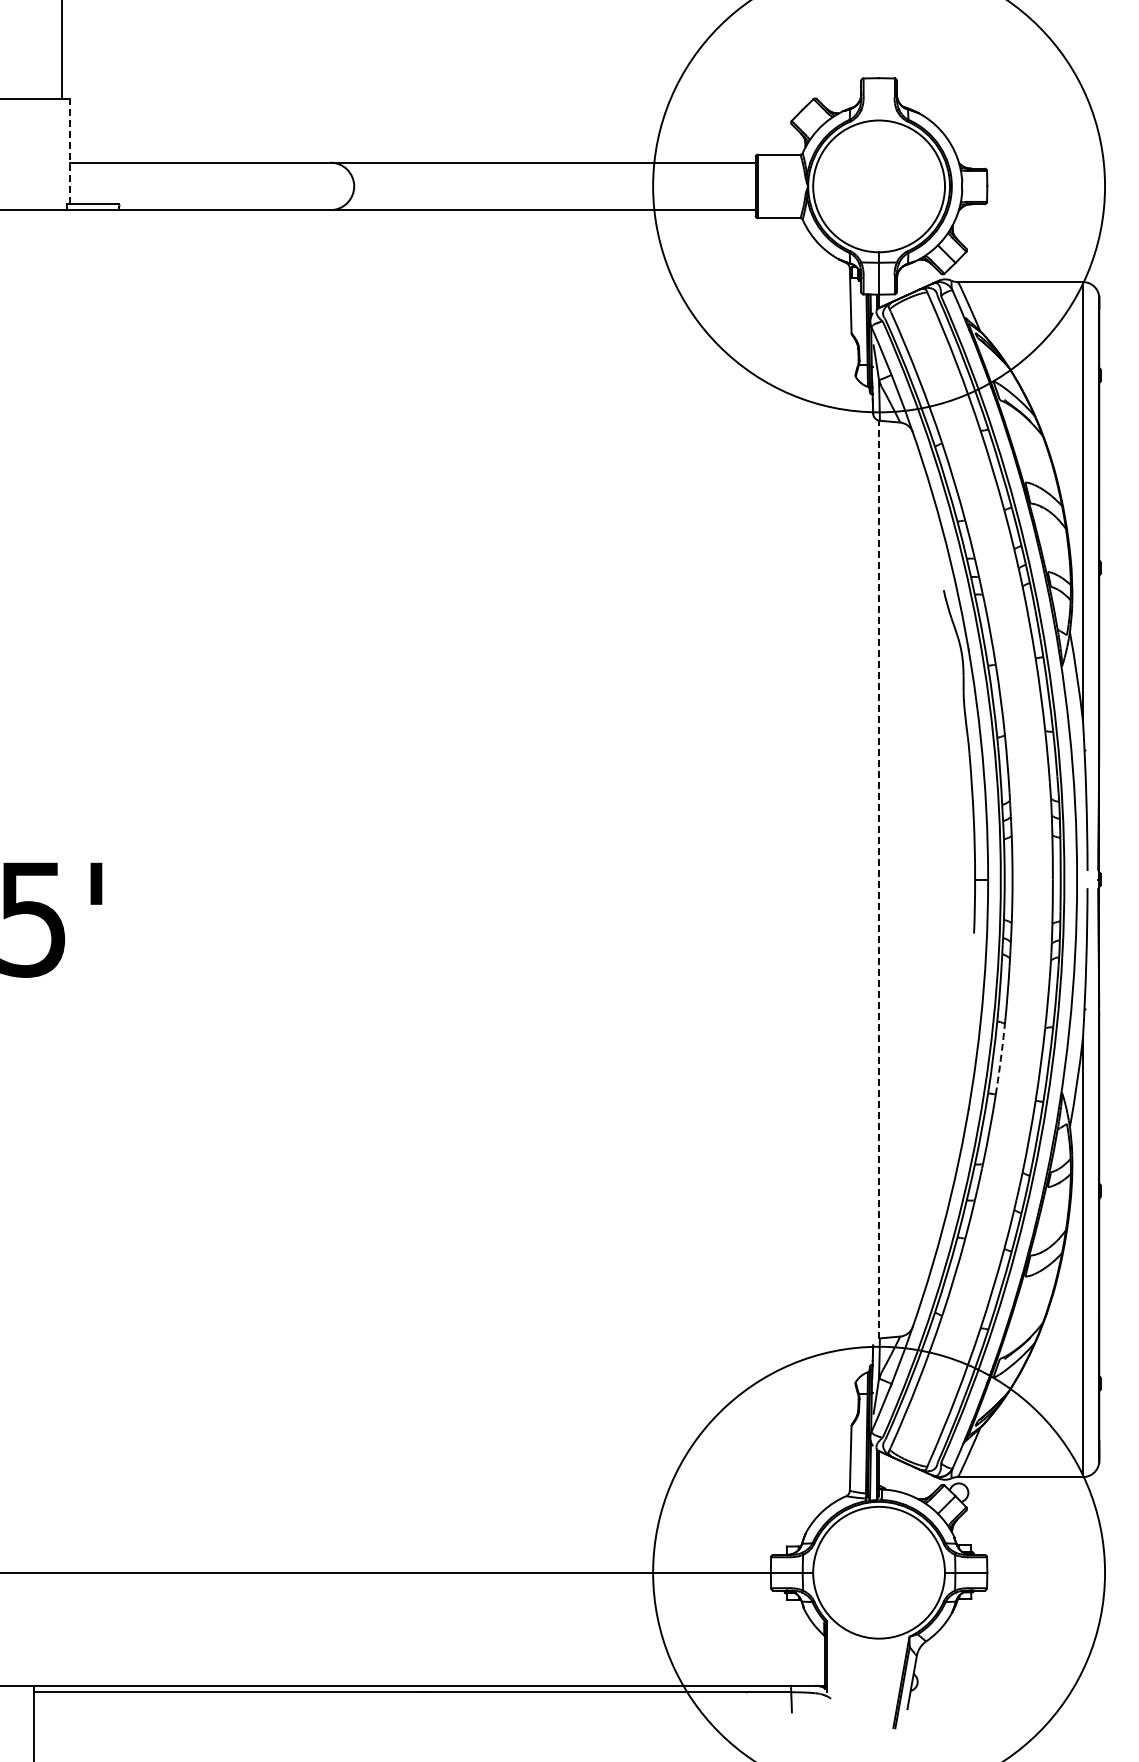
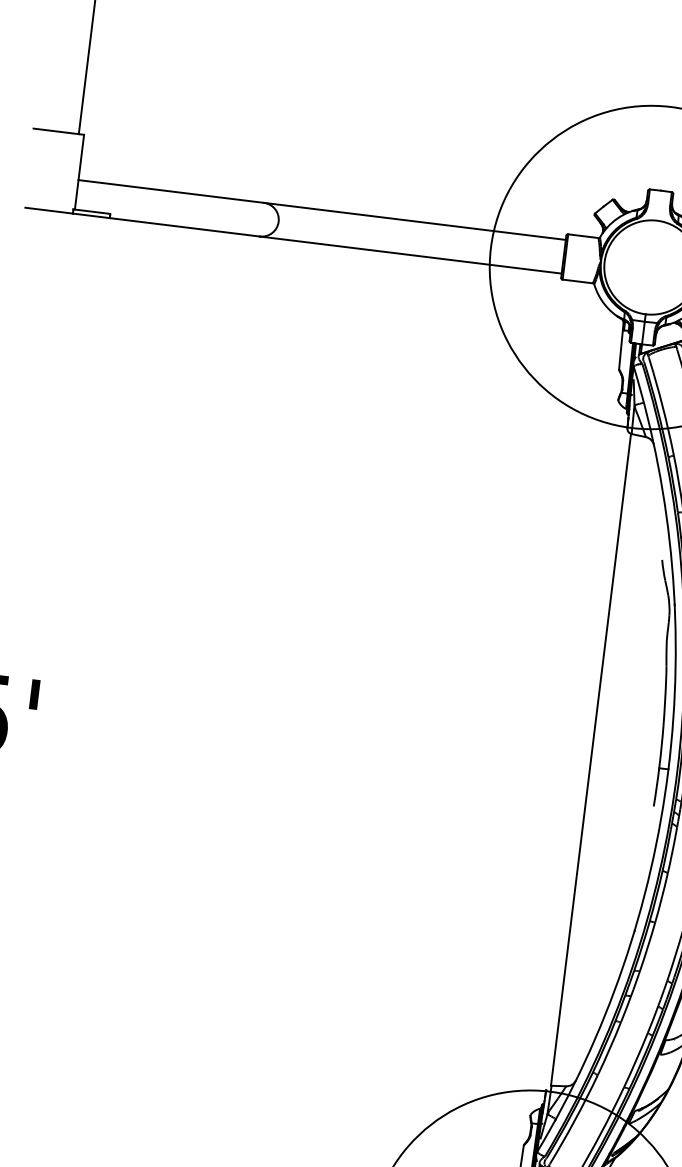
line: (69, 151) -> (79, 172), dashed -> solid
line: (879, 879) -> (591, 759), dashed -> solid
arc: (1000, 1059) -> (661, 898), dashed -> solid

